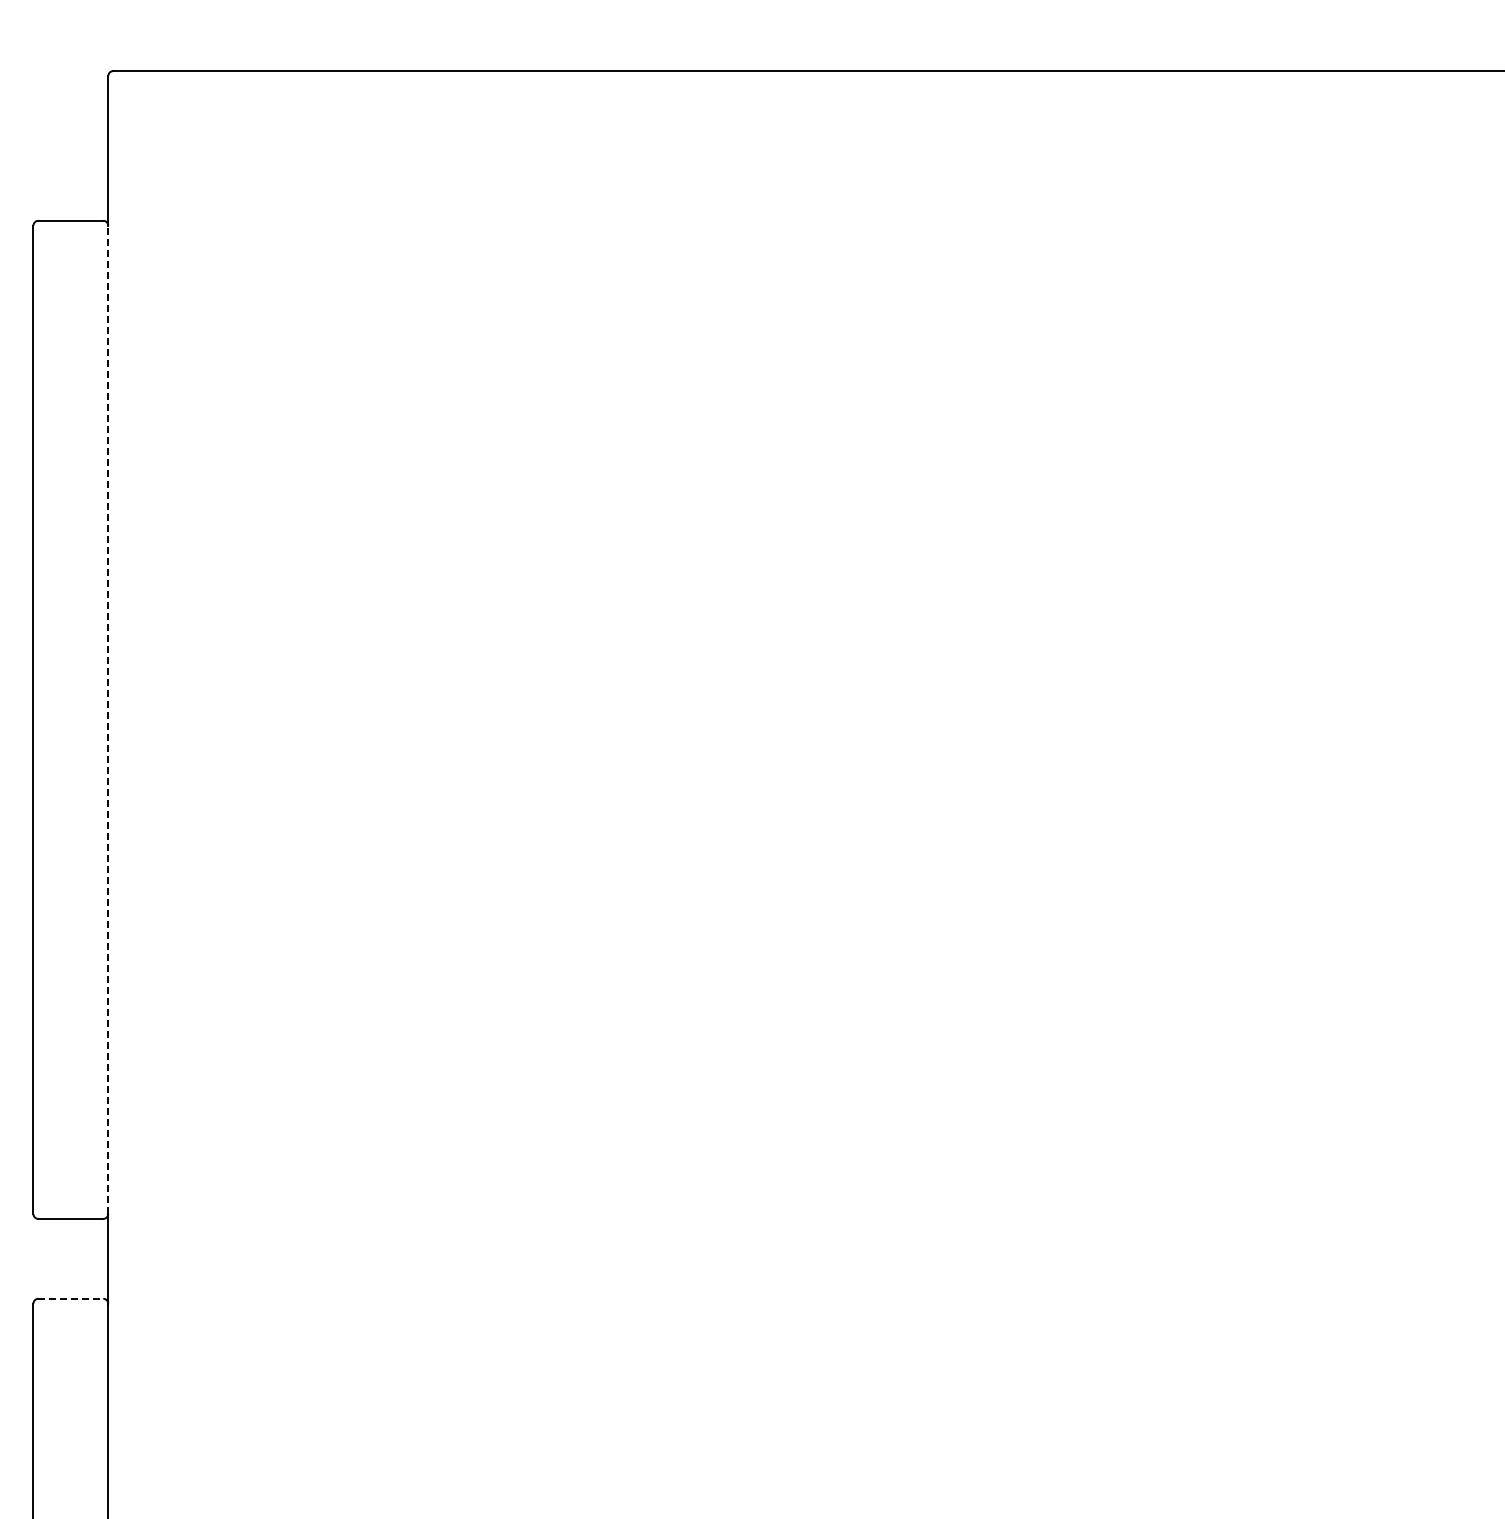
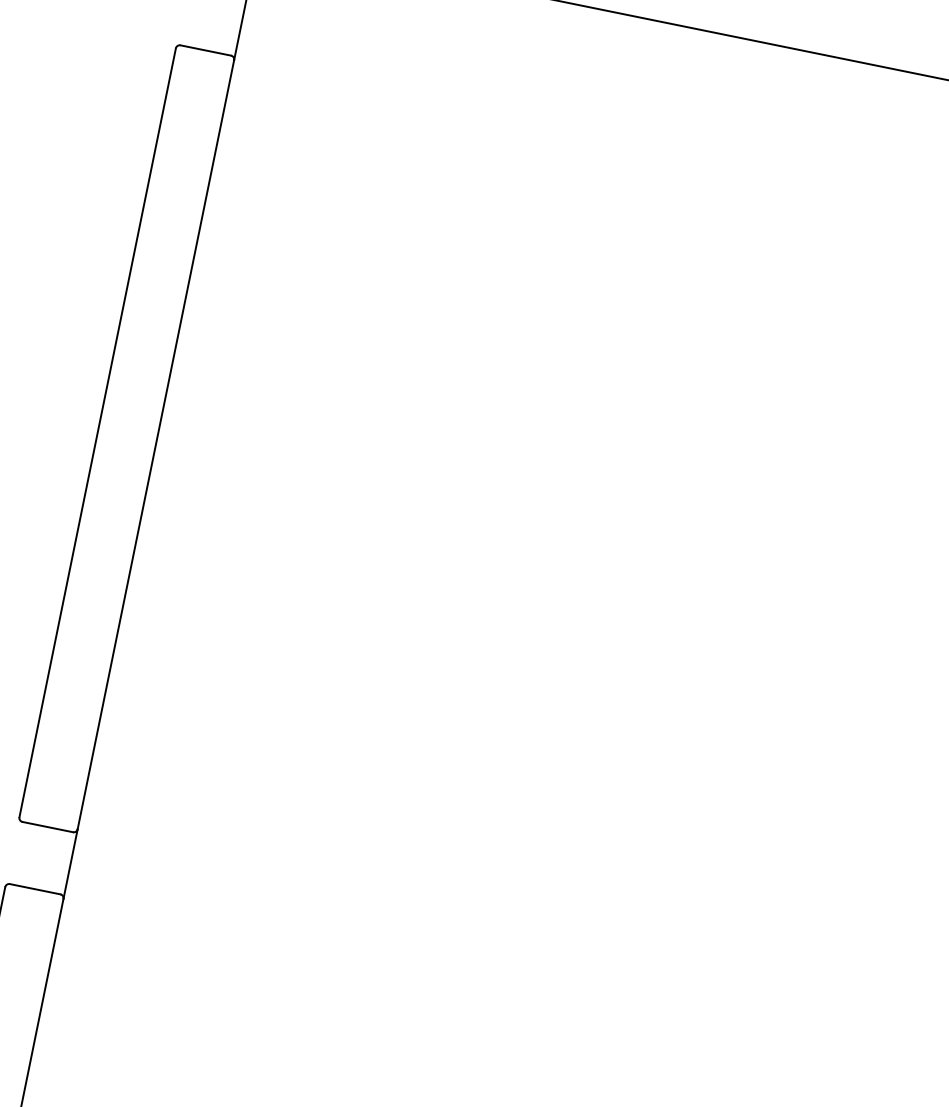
line: (108, 719) -> (156, 444), dashed -> solid
line: (71, 1298) -> (35, 889), dashed -> solid

